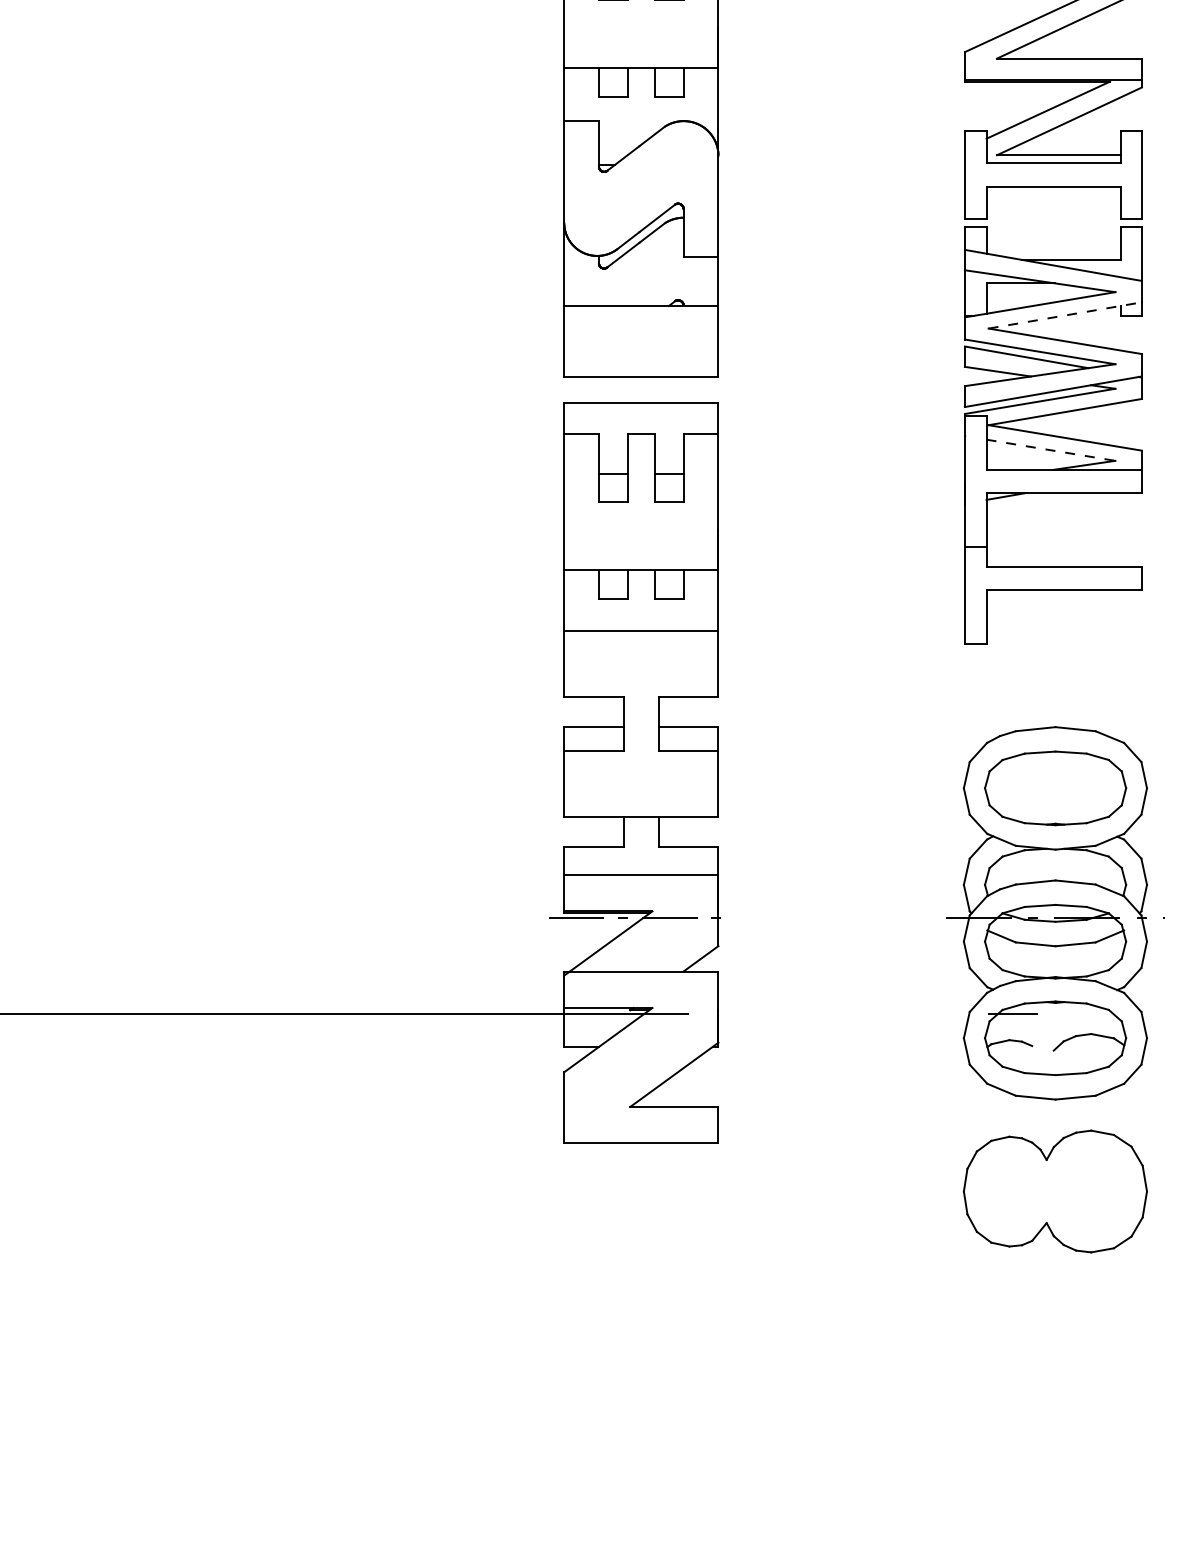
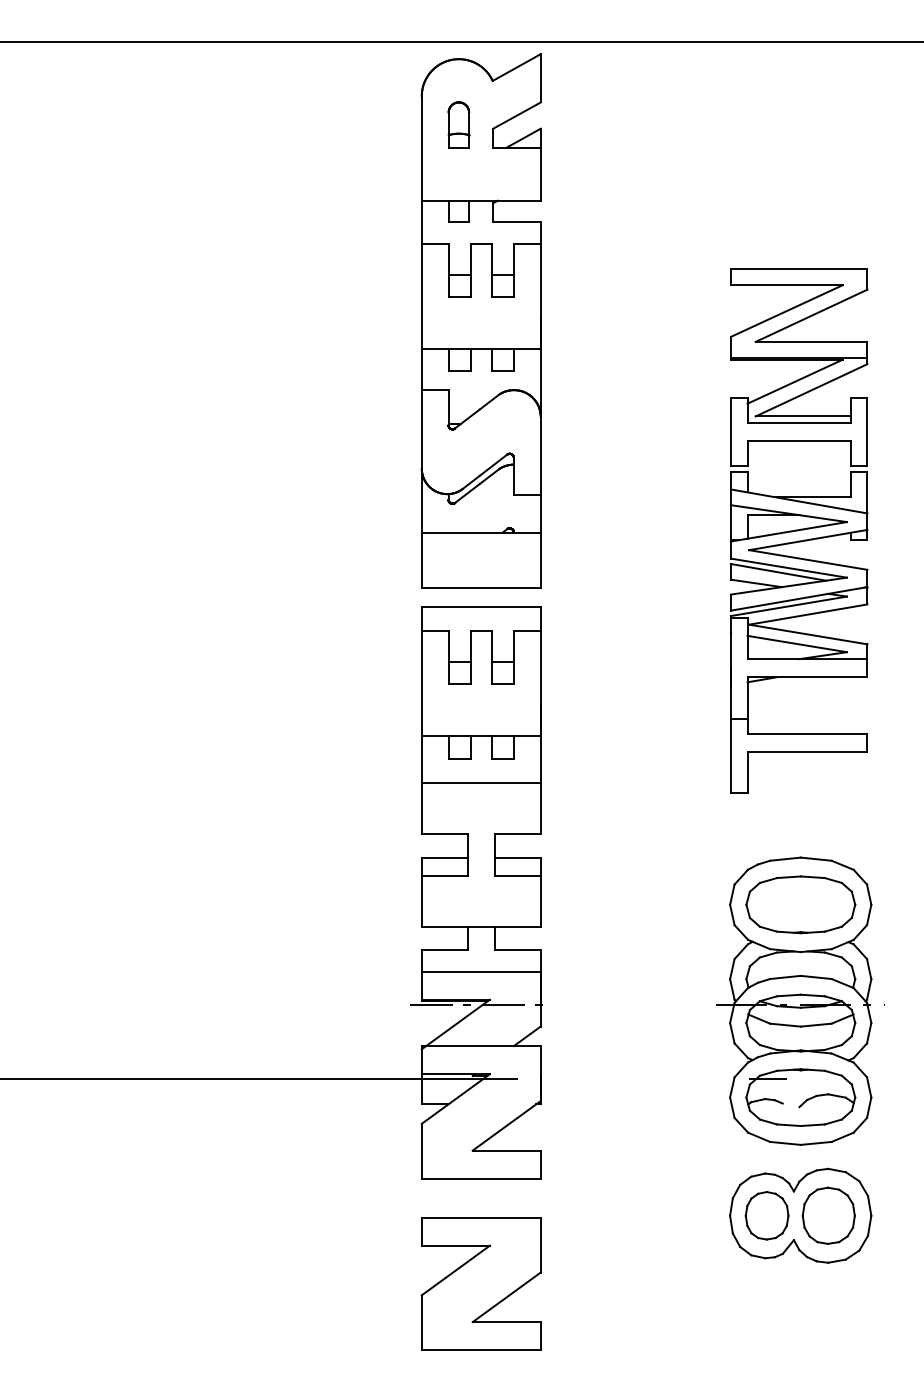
line: (1065, 316) -> (808, 540), dashed -> solid
line: (1051, 450) -> (797, 644), dashed -> solid
part: (1011, 1191) -> (766, 1215), added
part: (1091, 1191) -> (828, 1215), added
part: (640, 1279) -> (480, 1283), added

